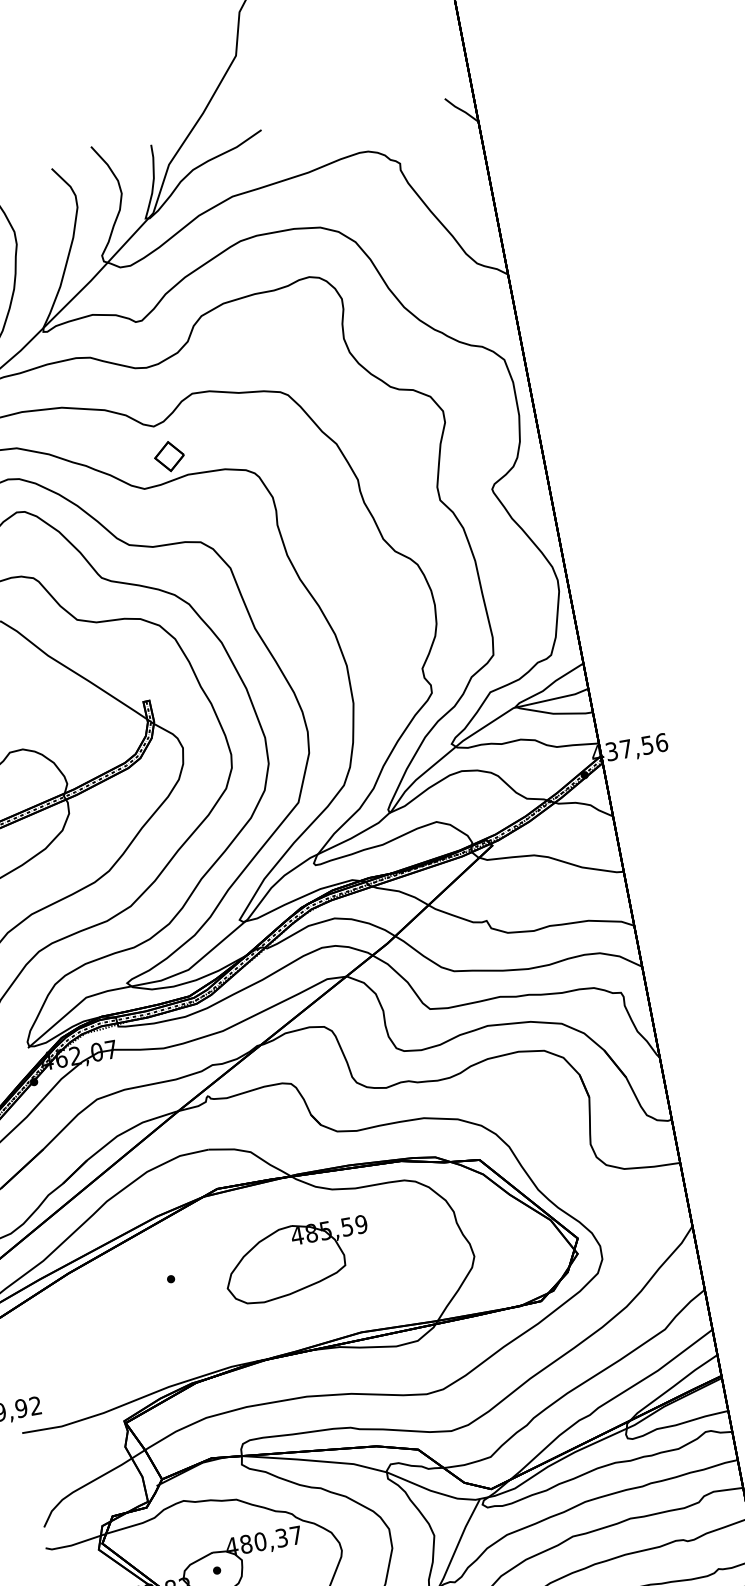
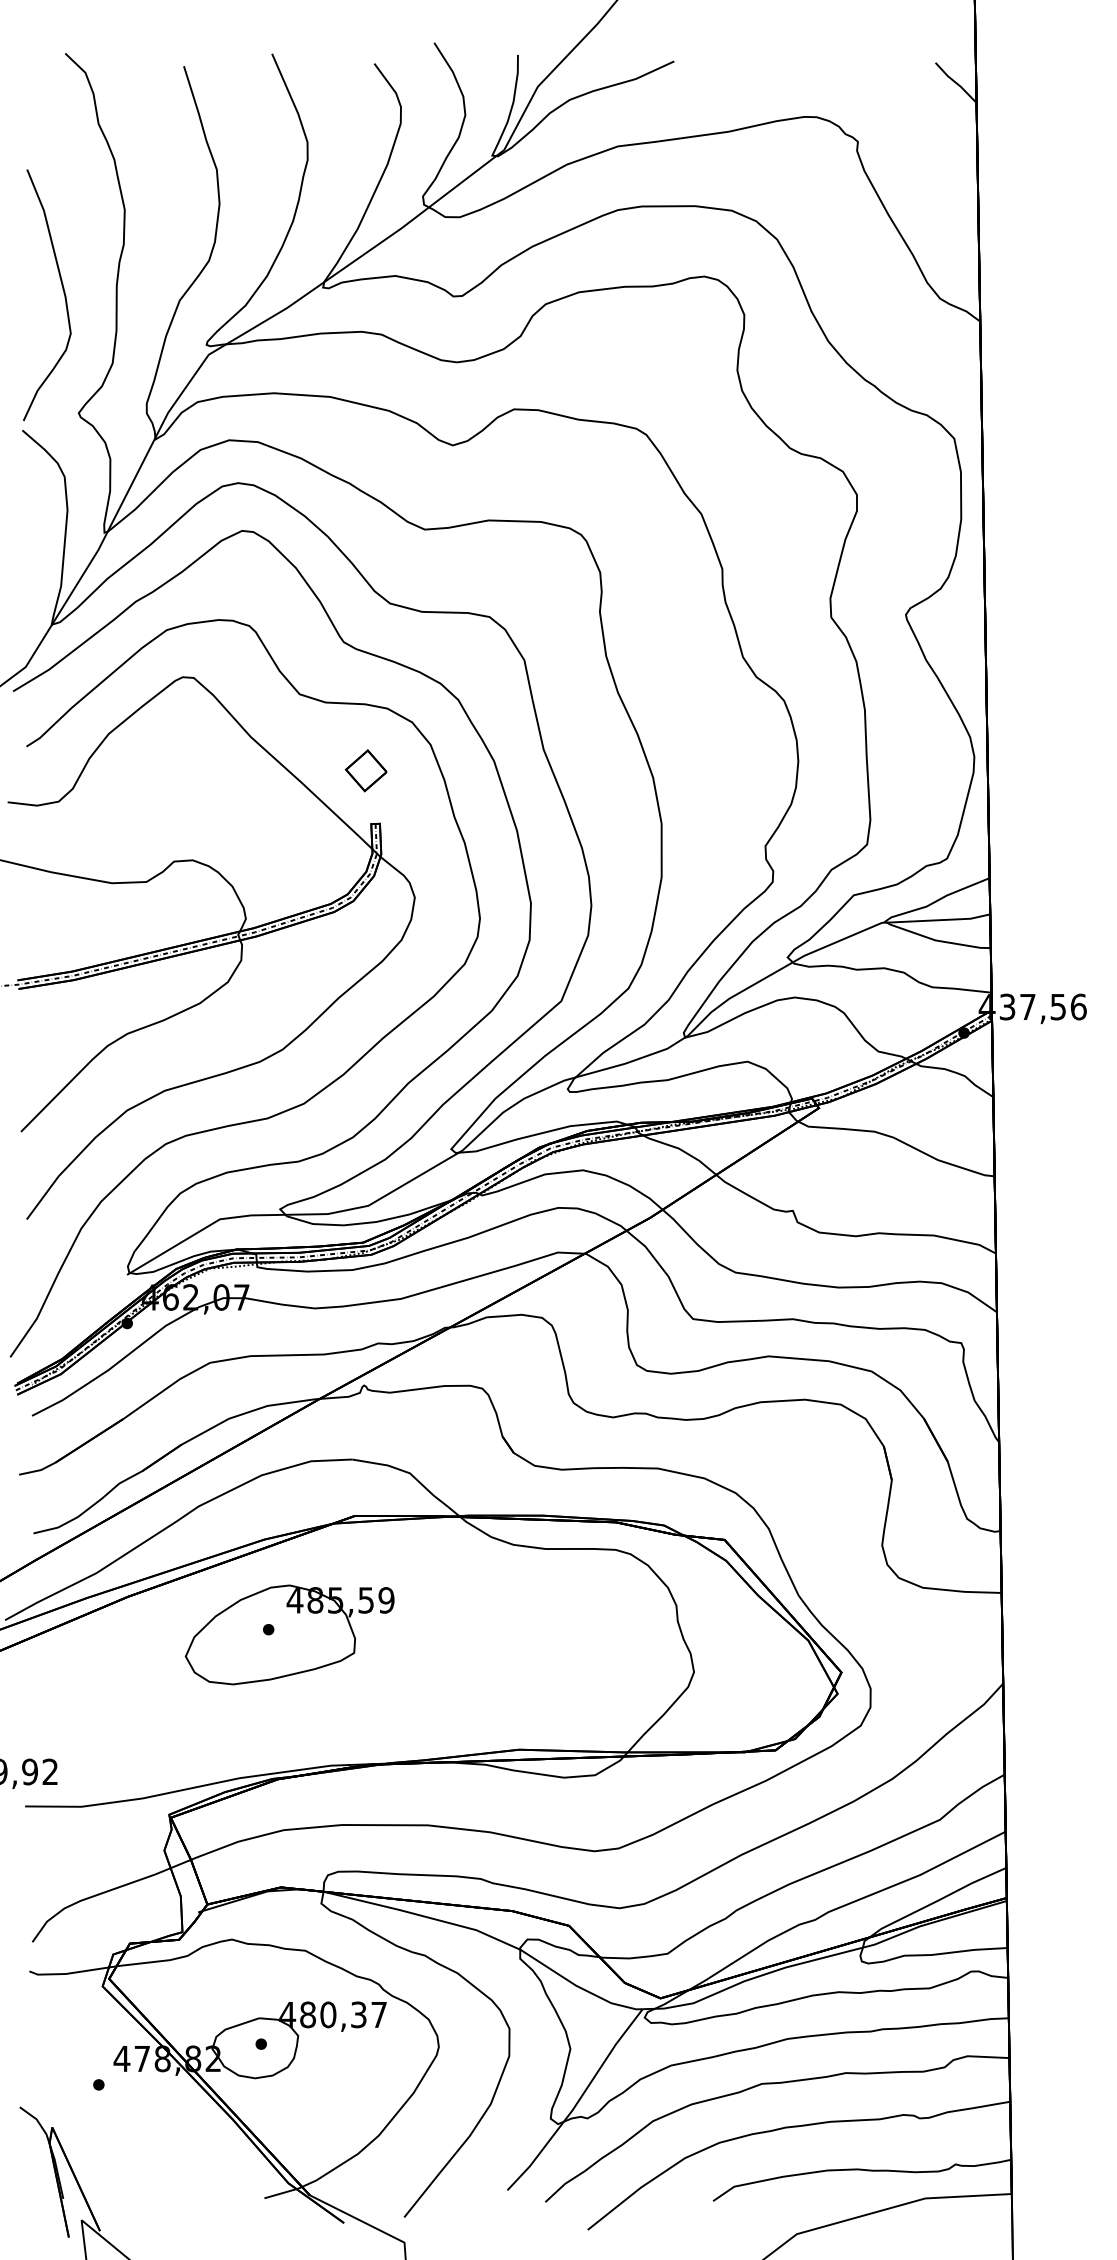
part: (168, 456) -> (365, 770), moved
part: (297, 1260) -> (289, 1634), moved

